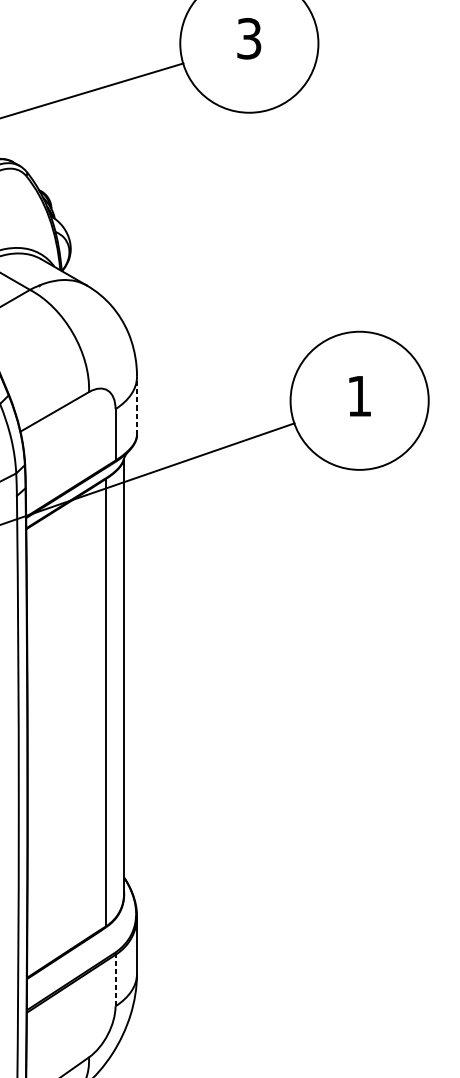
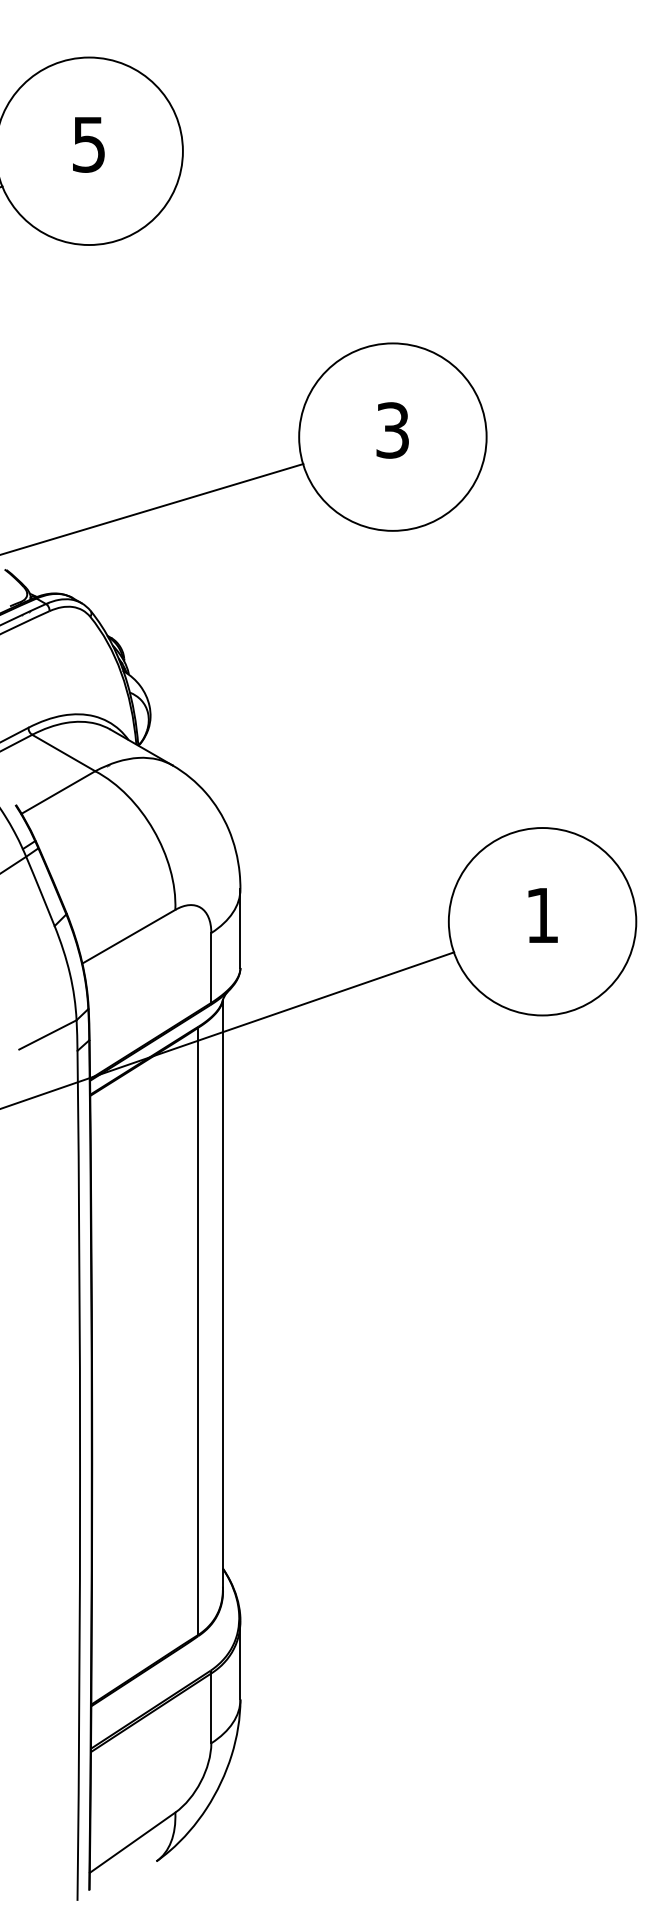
line: (137, 405) -> (240, 928), dashed -> solid
line: (115, 980) -> (211, 1708), dashed -> solid

